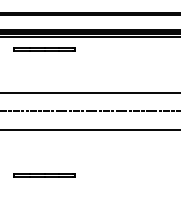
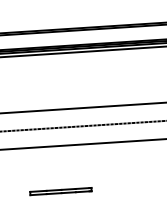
line: (44, 48) -> (52, 65), removed

